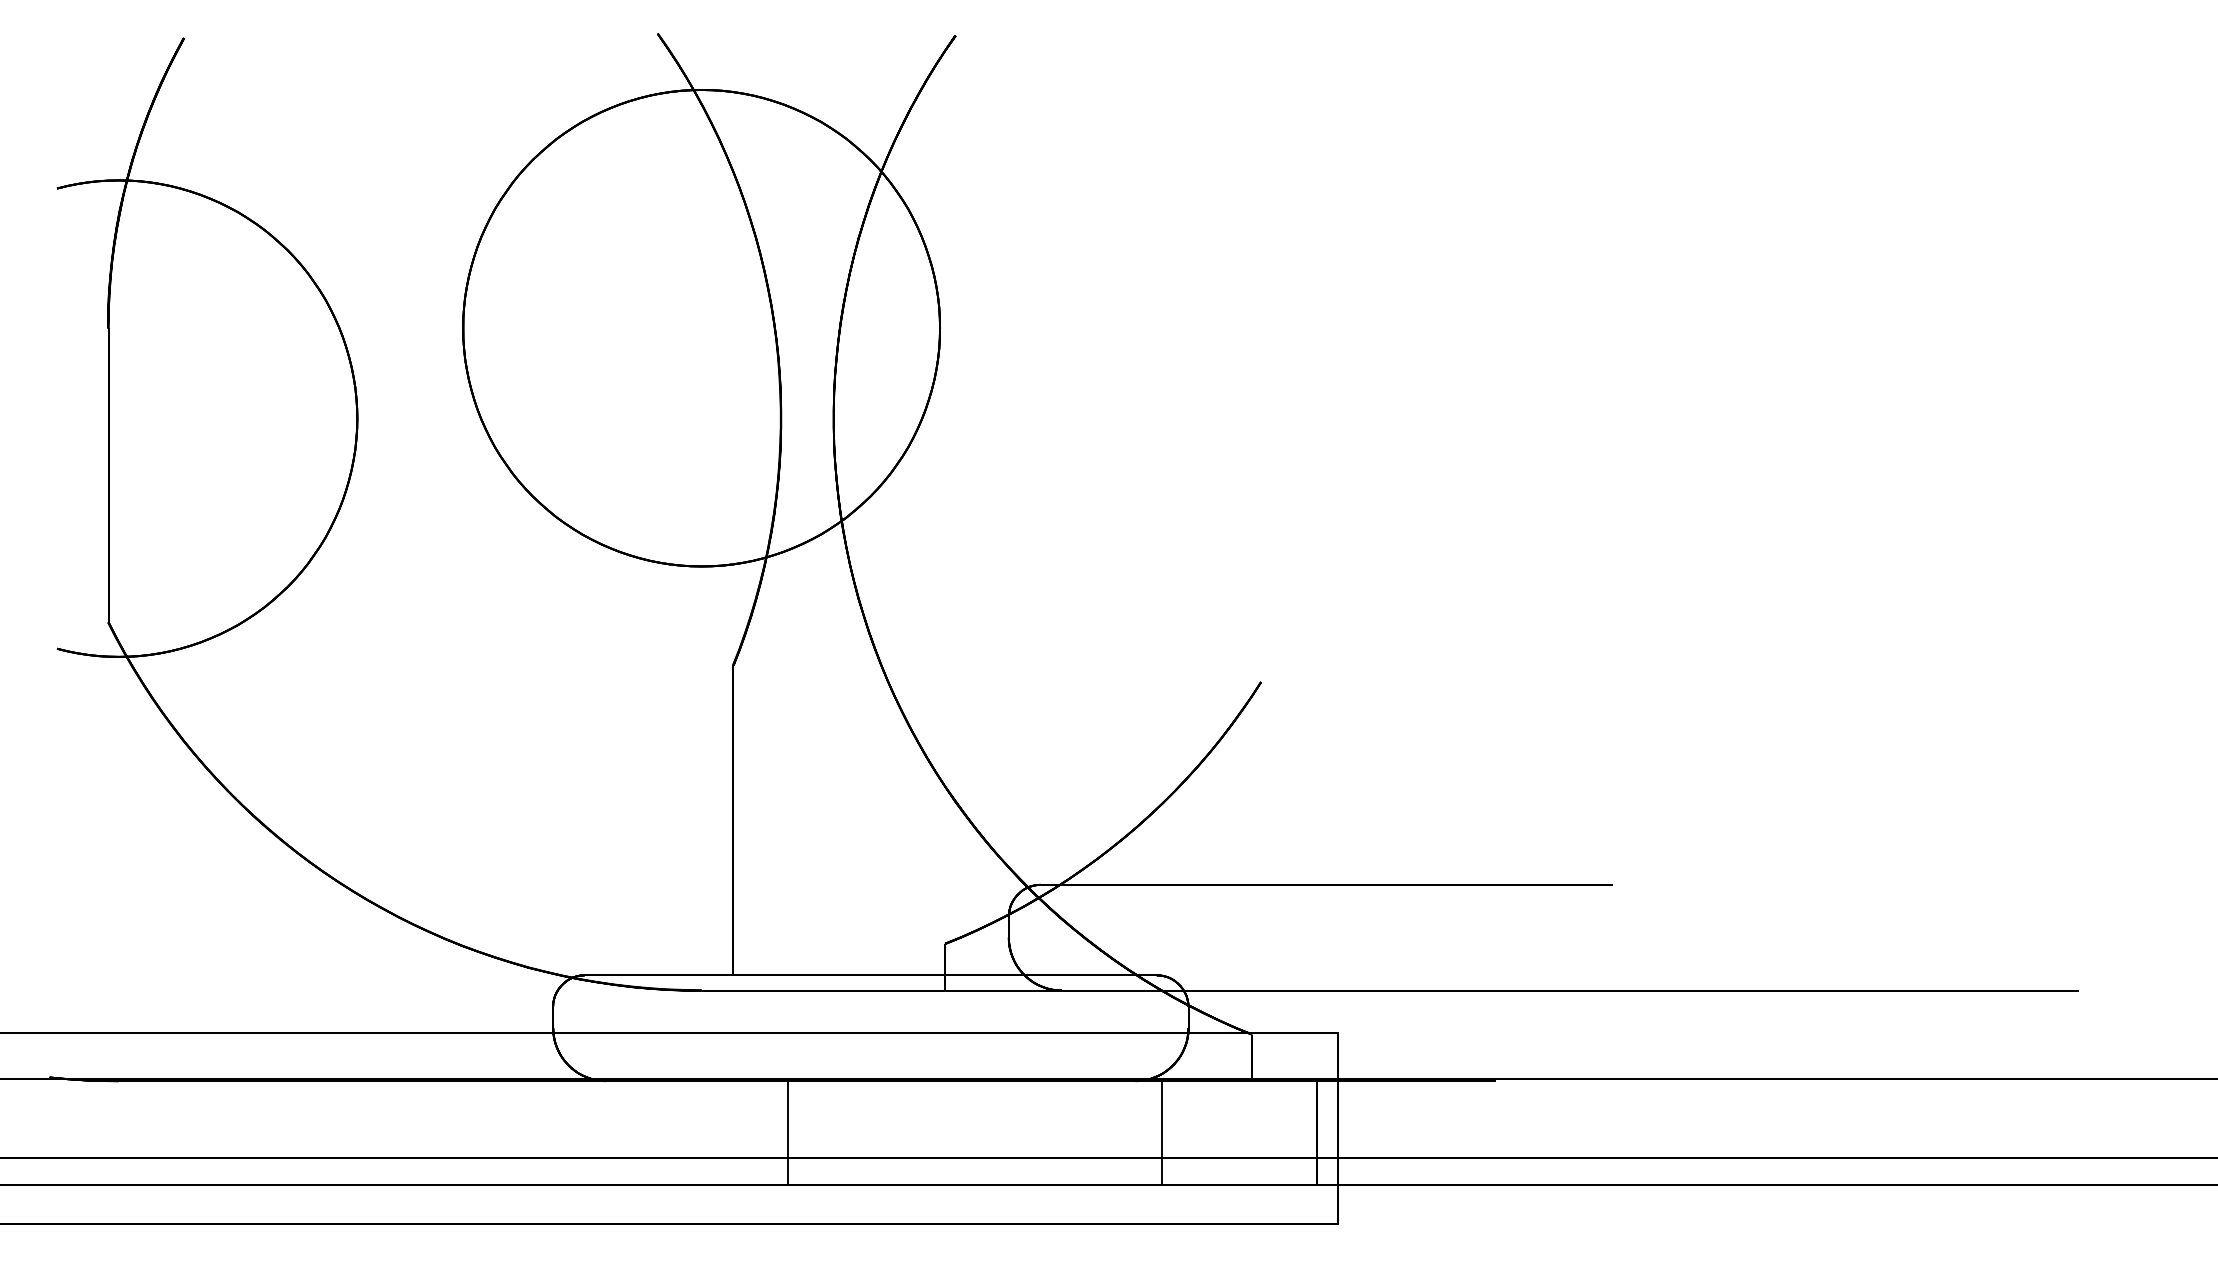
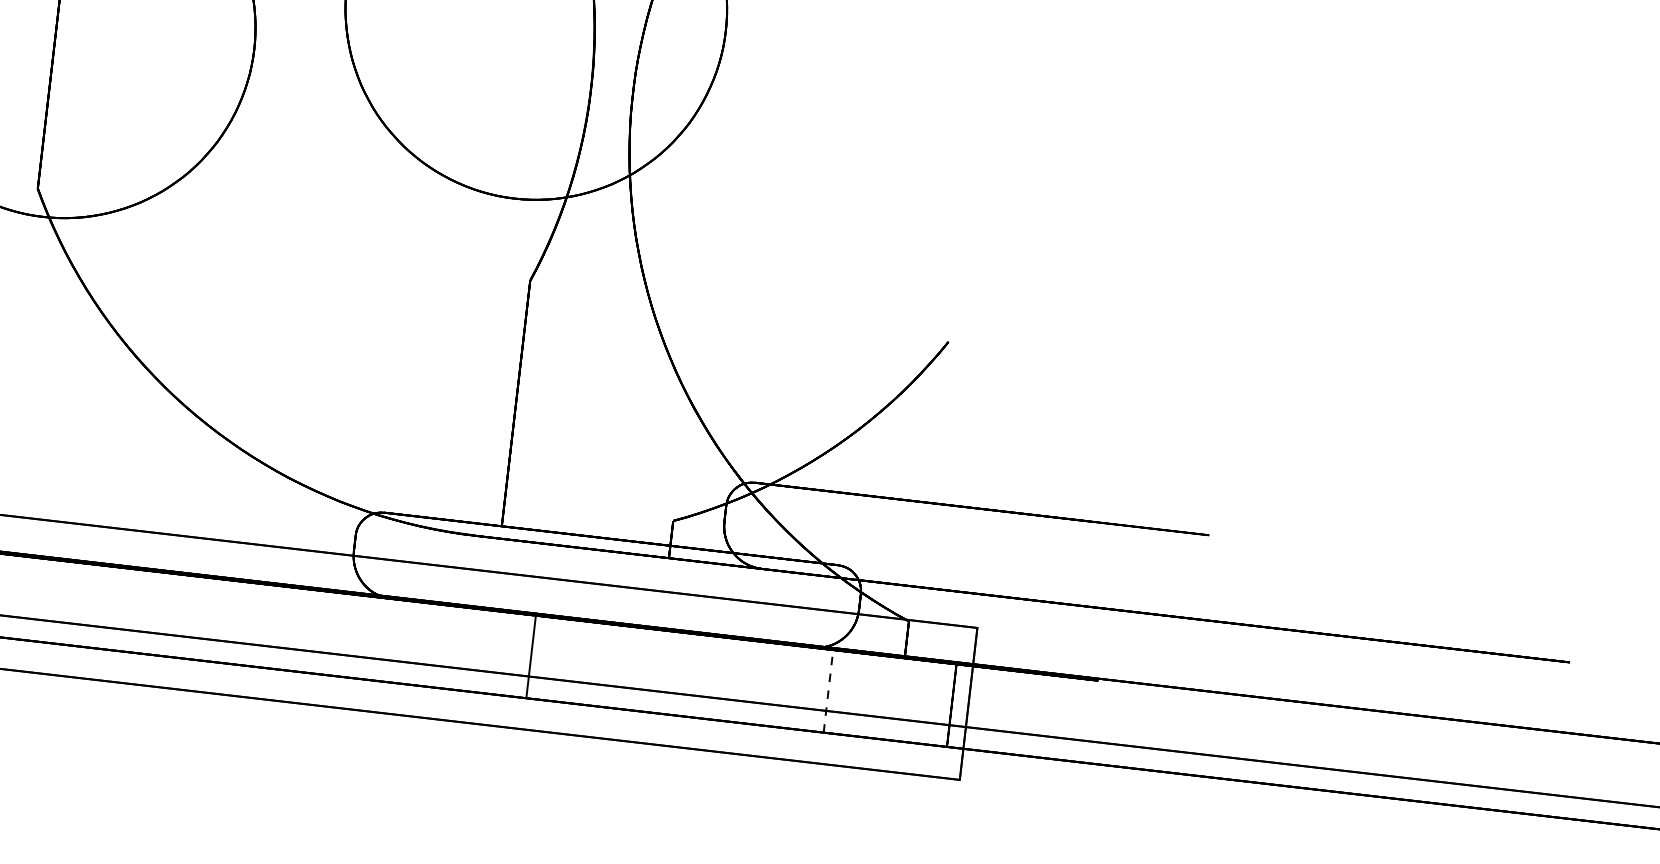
line: (1162, 1131) -> (828, 690), solid -> dashed

